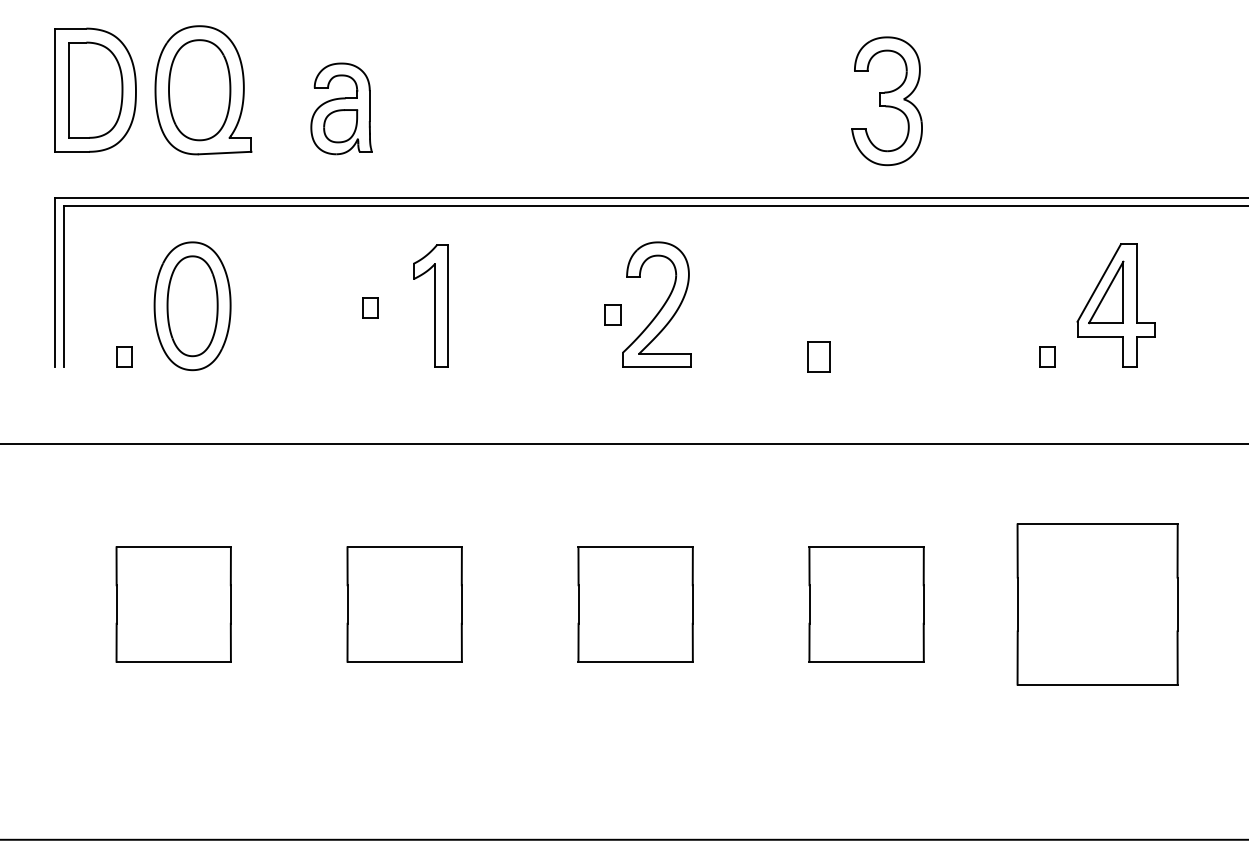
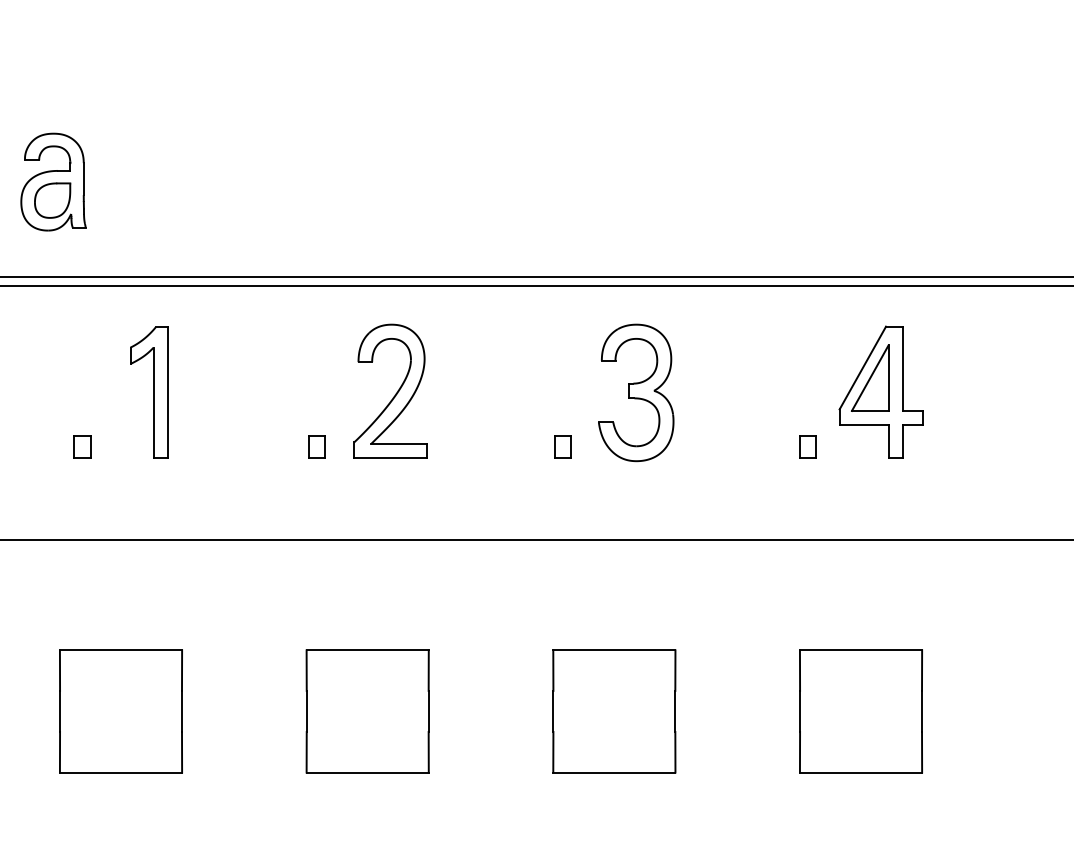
part: (886, 101) -> (635, 393), moved
part: (370, 307) -> (82, 446), moved
part: (612, 314) -> (316, 446), moved
part: (818, 356) -> (562, 446), size x0.71
part: (1097, 604) -> (860, 711), size x0.71

